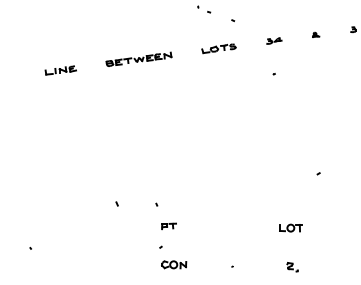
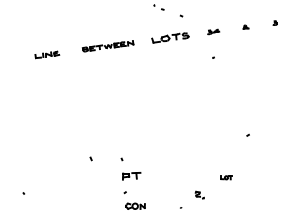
part: (219, 48) -> (170, 37), size x1.4
part: (168, 226) -> (131, 176), size x1.6
part: (290, 227) -> (226, 177), size x0.6
part: (292, 266) -> (199, 194), moved

